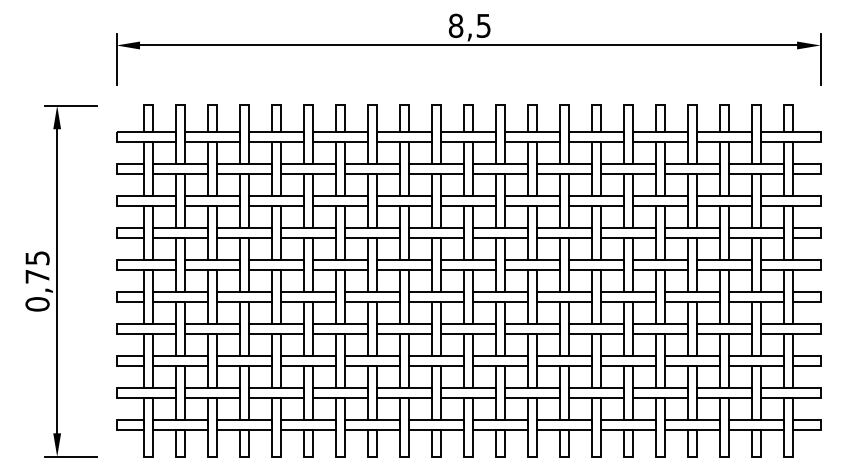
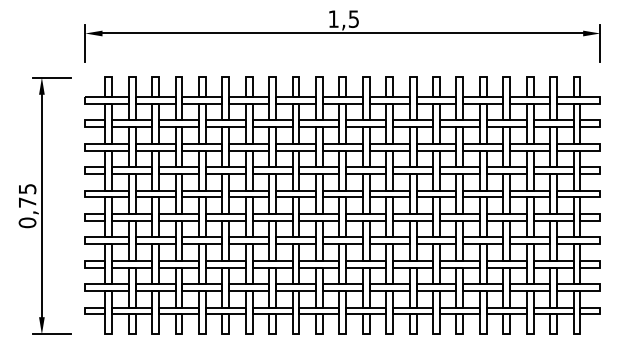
text: (455, 25) -> (333, 18), 8,5 -> 1,5

